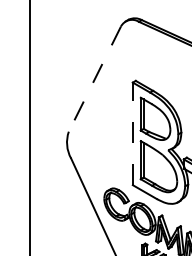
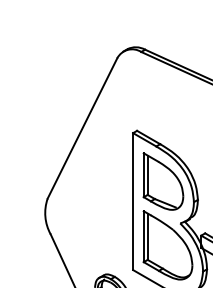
line: (94, 79) -> (81, 128), dashed -> solid
line: (132, 133) -> (132, 201), dashed -> solid

